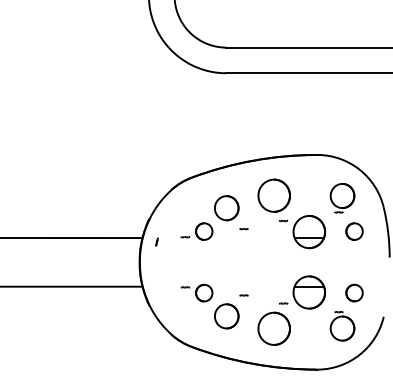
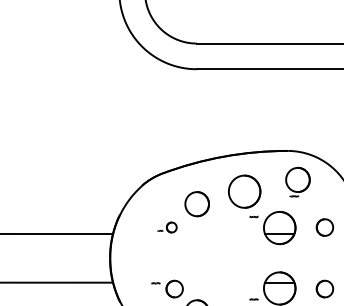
part: (342, 198) -> (297, 182), moved
part: (243, 229) -> (213, 225), removed
part: (196, 231) -> (166, 227), size x0.6
part: (156, 241) -> (126, 237), removed
part: (243, 295) -> (213, 291), removed

